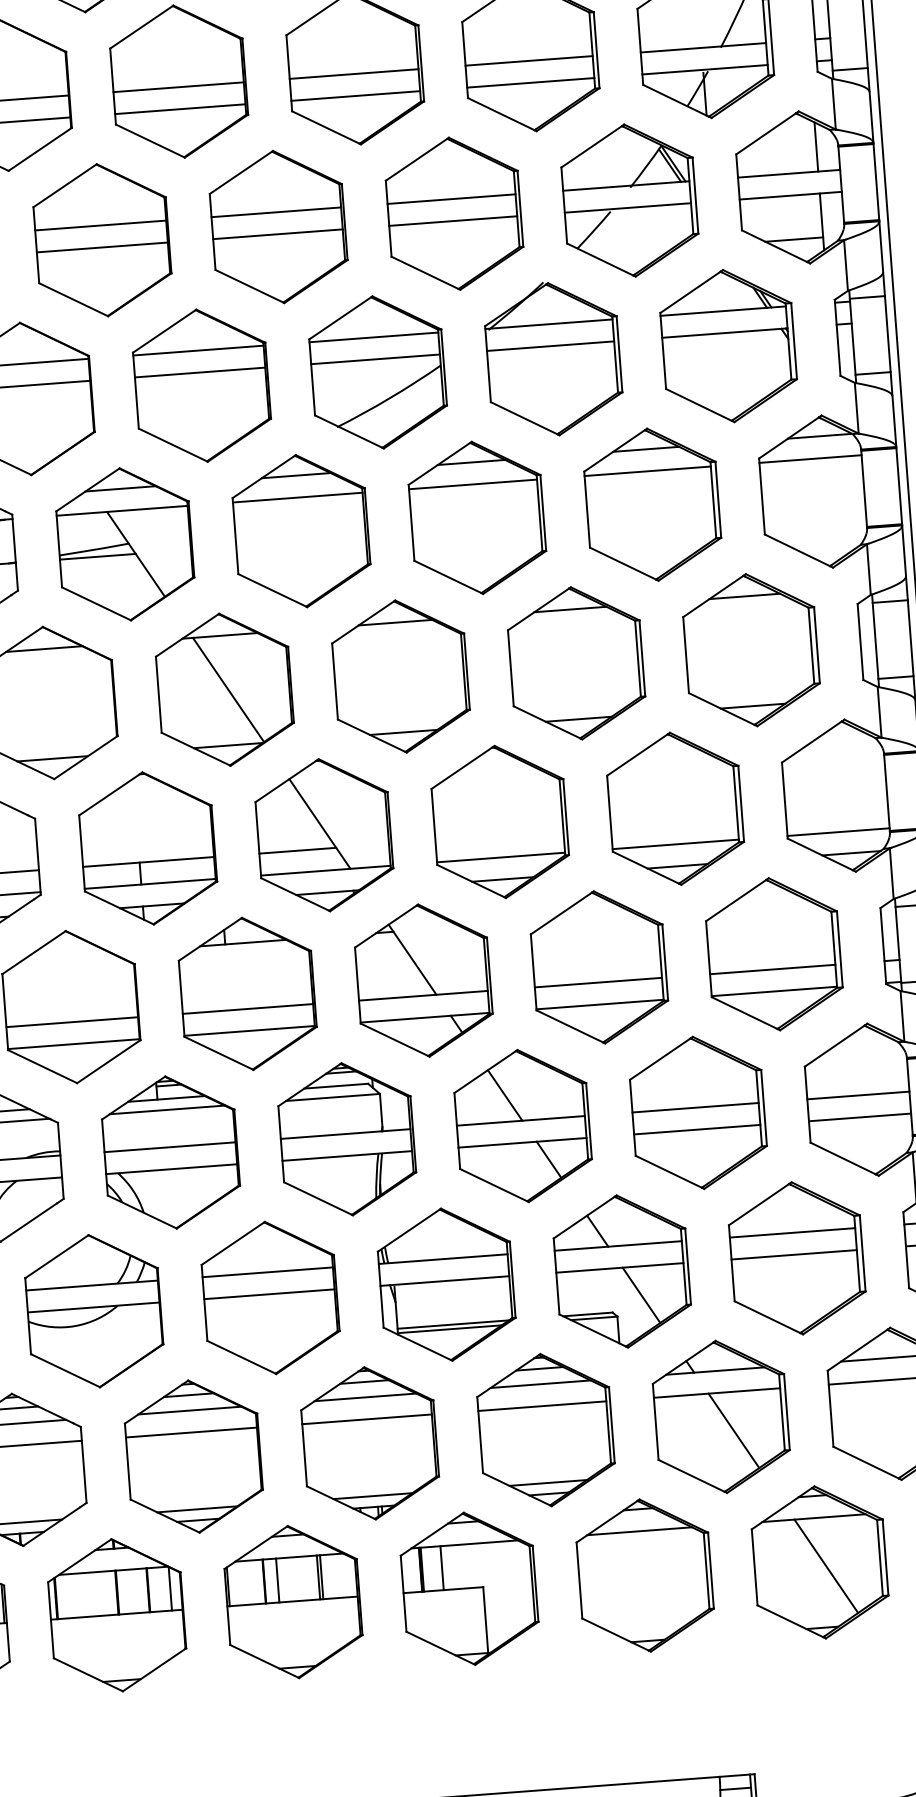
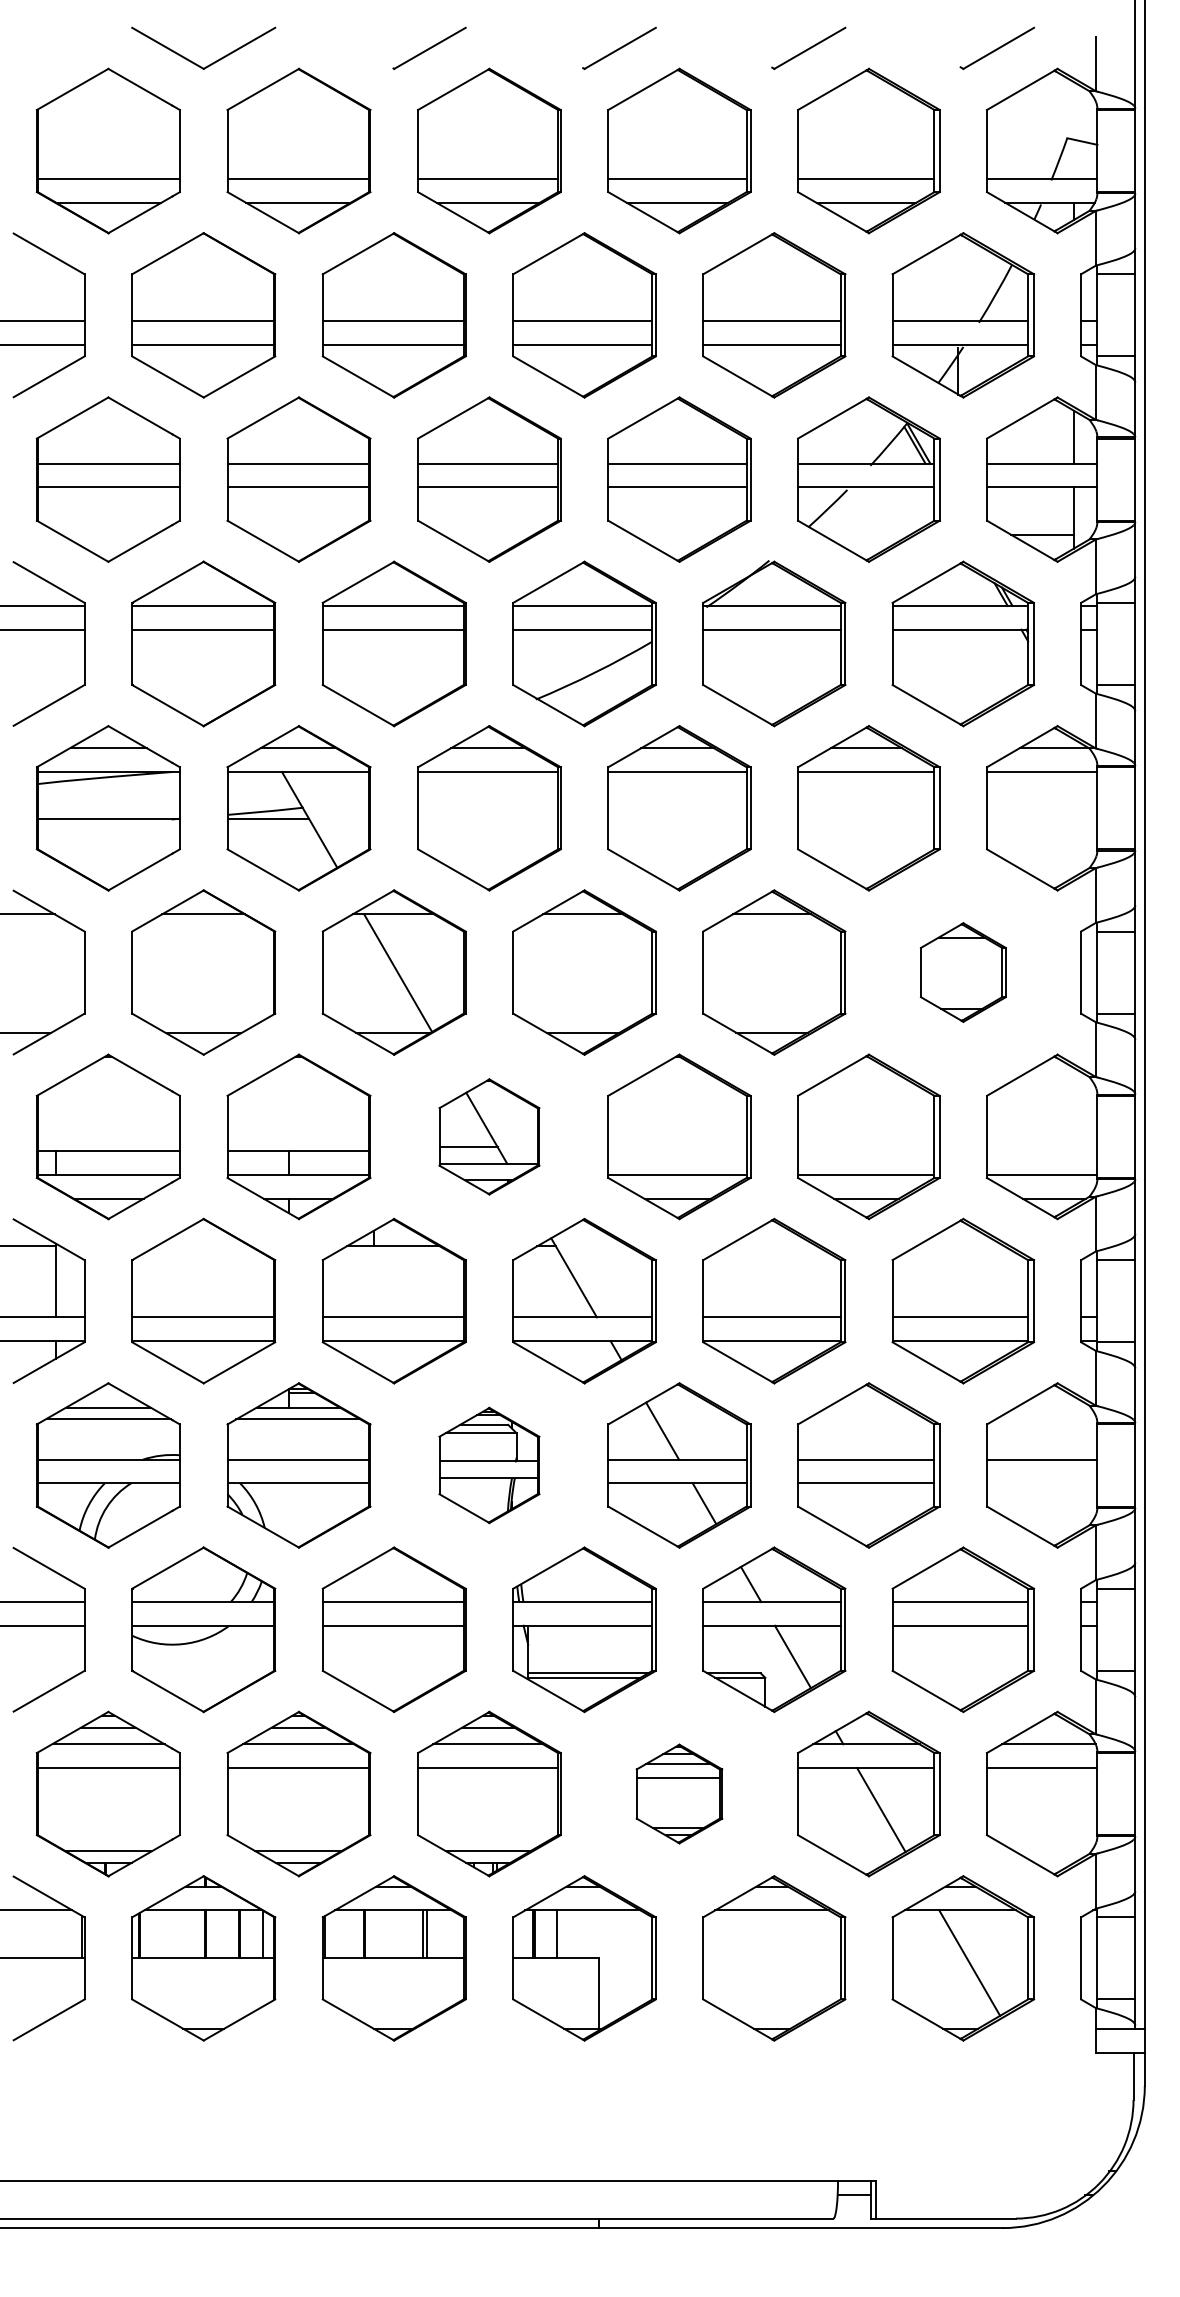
part: (751, 650) -> (963, 972), size x0.6
part: (324, 834) -> (489, 1136), size x0.7
line: (860, 1117) -> (1042, 1483), removed
part: (347, 1139) -> (489, 1465), size x0.7
part: (545, 1429) -> (679, 1793), size x0.6
line: (278, 1580) -> (379, 1933), removed

